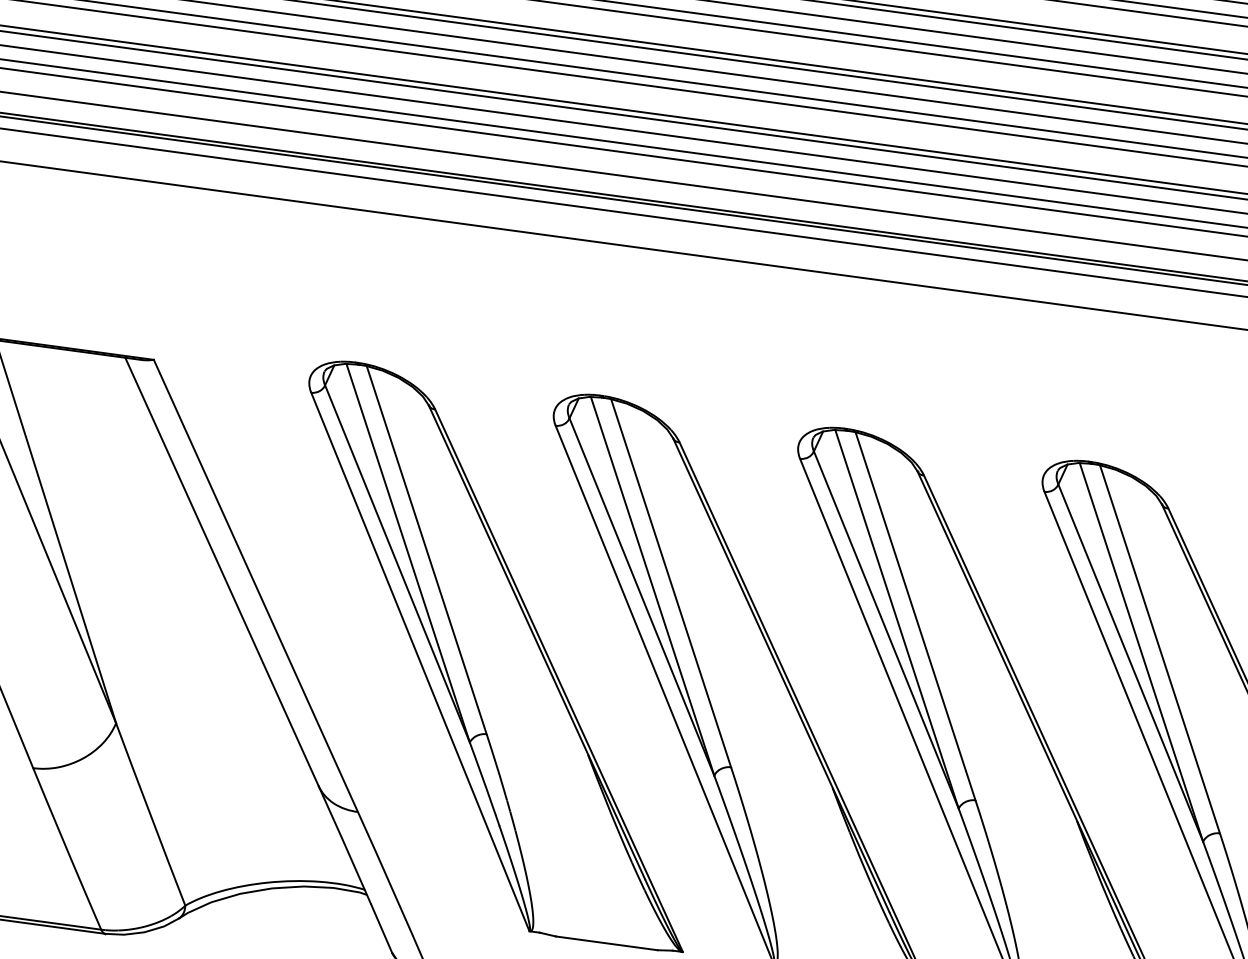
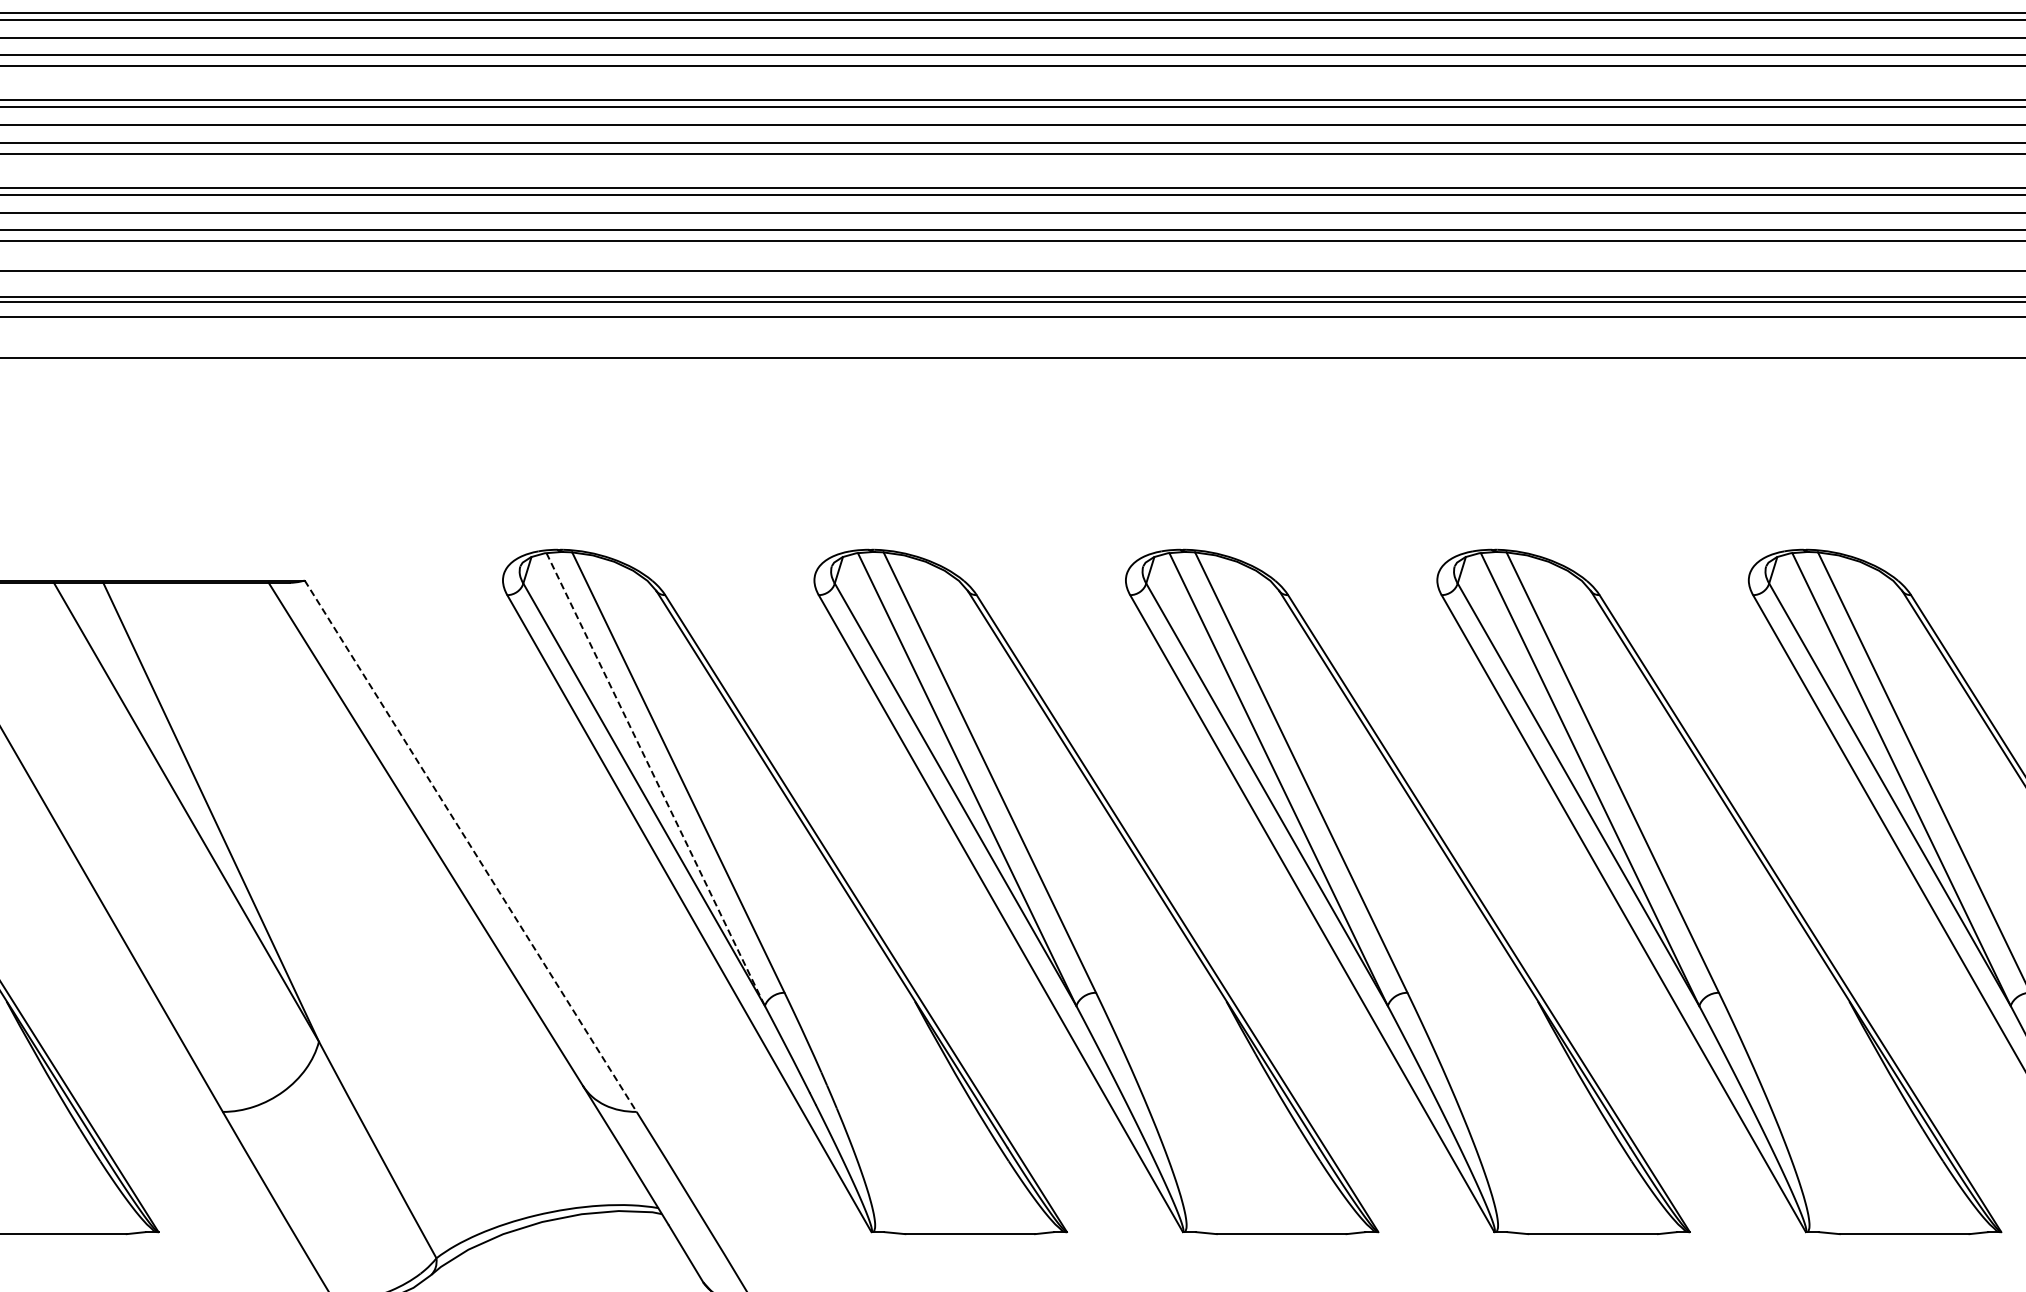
line: (407, 553) -> (655, 780), solid -> dashed
line: (255, 586) -> (470, 846), solid -> dashed

